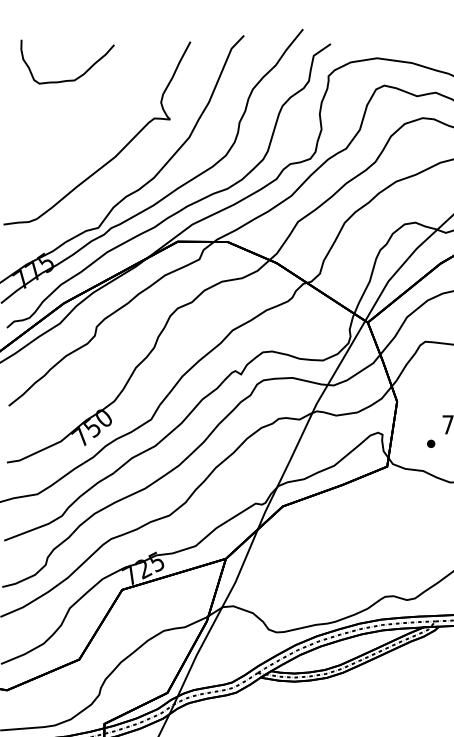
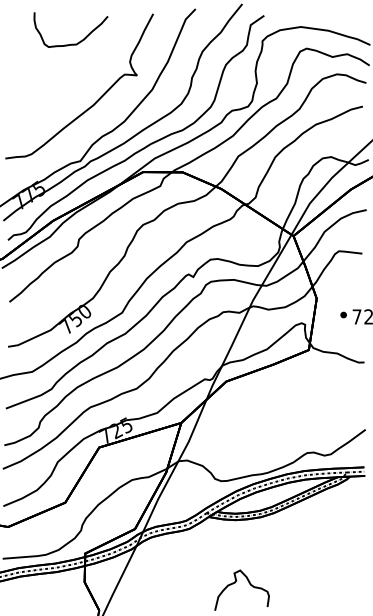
curve: (68, 79) -> (71, 43), moved
part: (430, 443) -> (343, 314), moved

